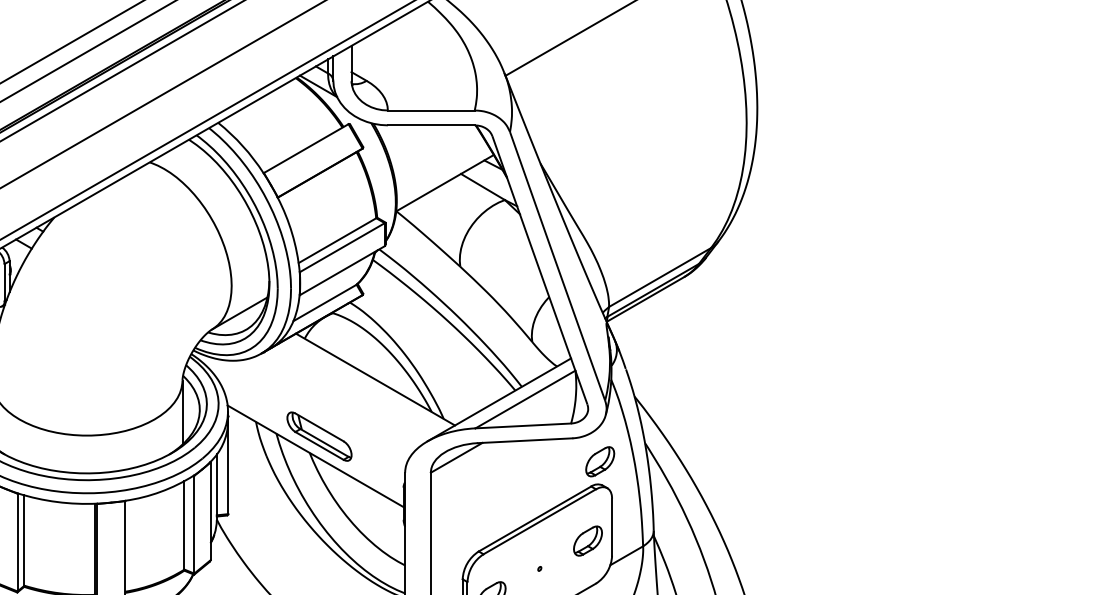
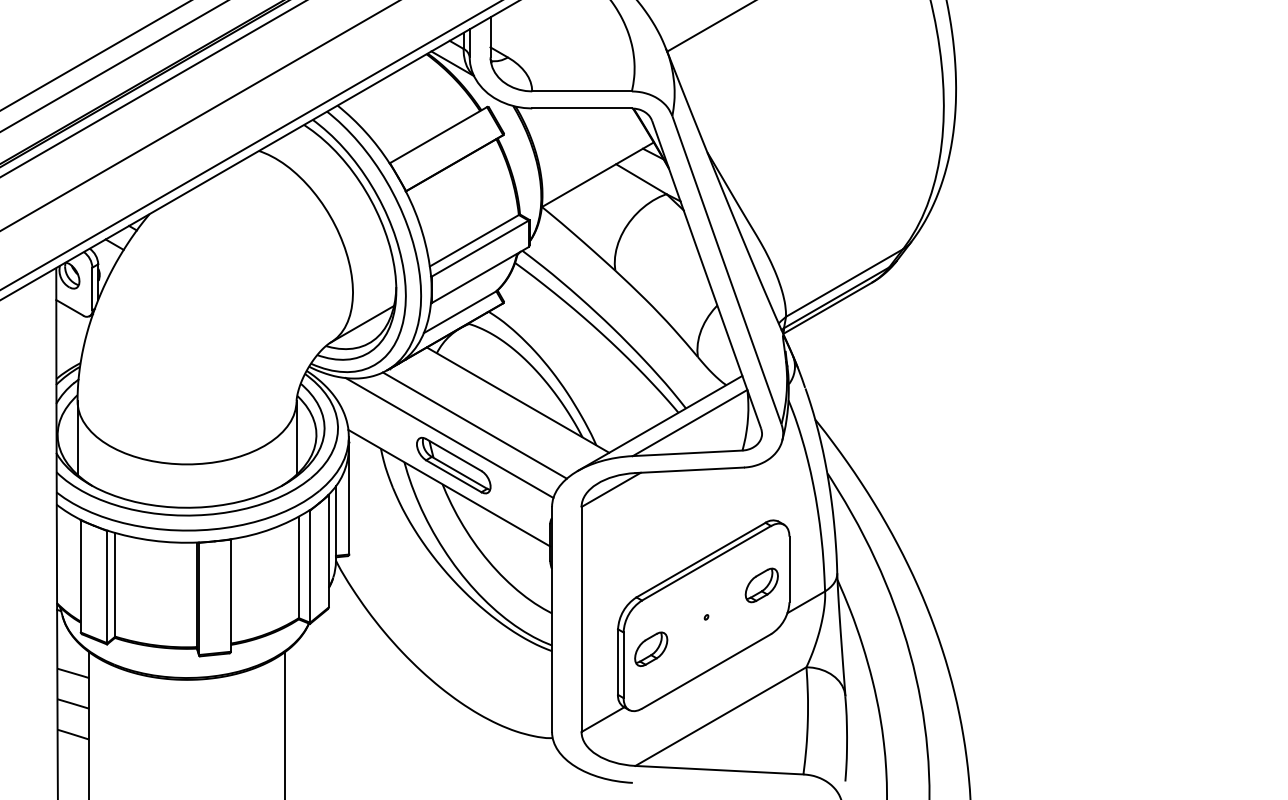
line: (337, 401) -> (474, 425), added
line: (315, 412) -> (449, 437), added
part: (599, 461) -> (775, 494), removed

